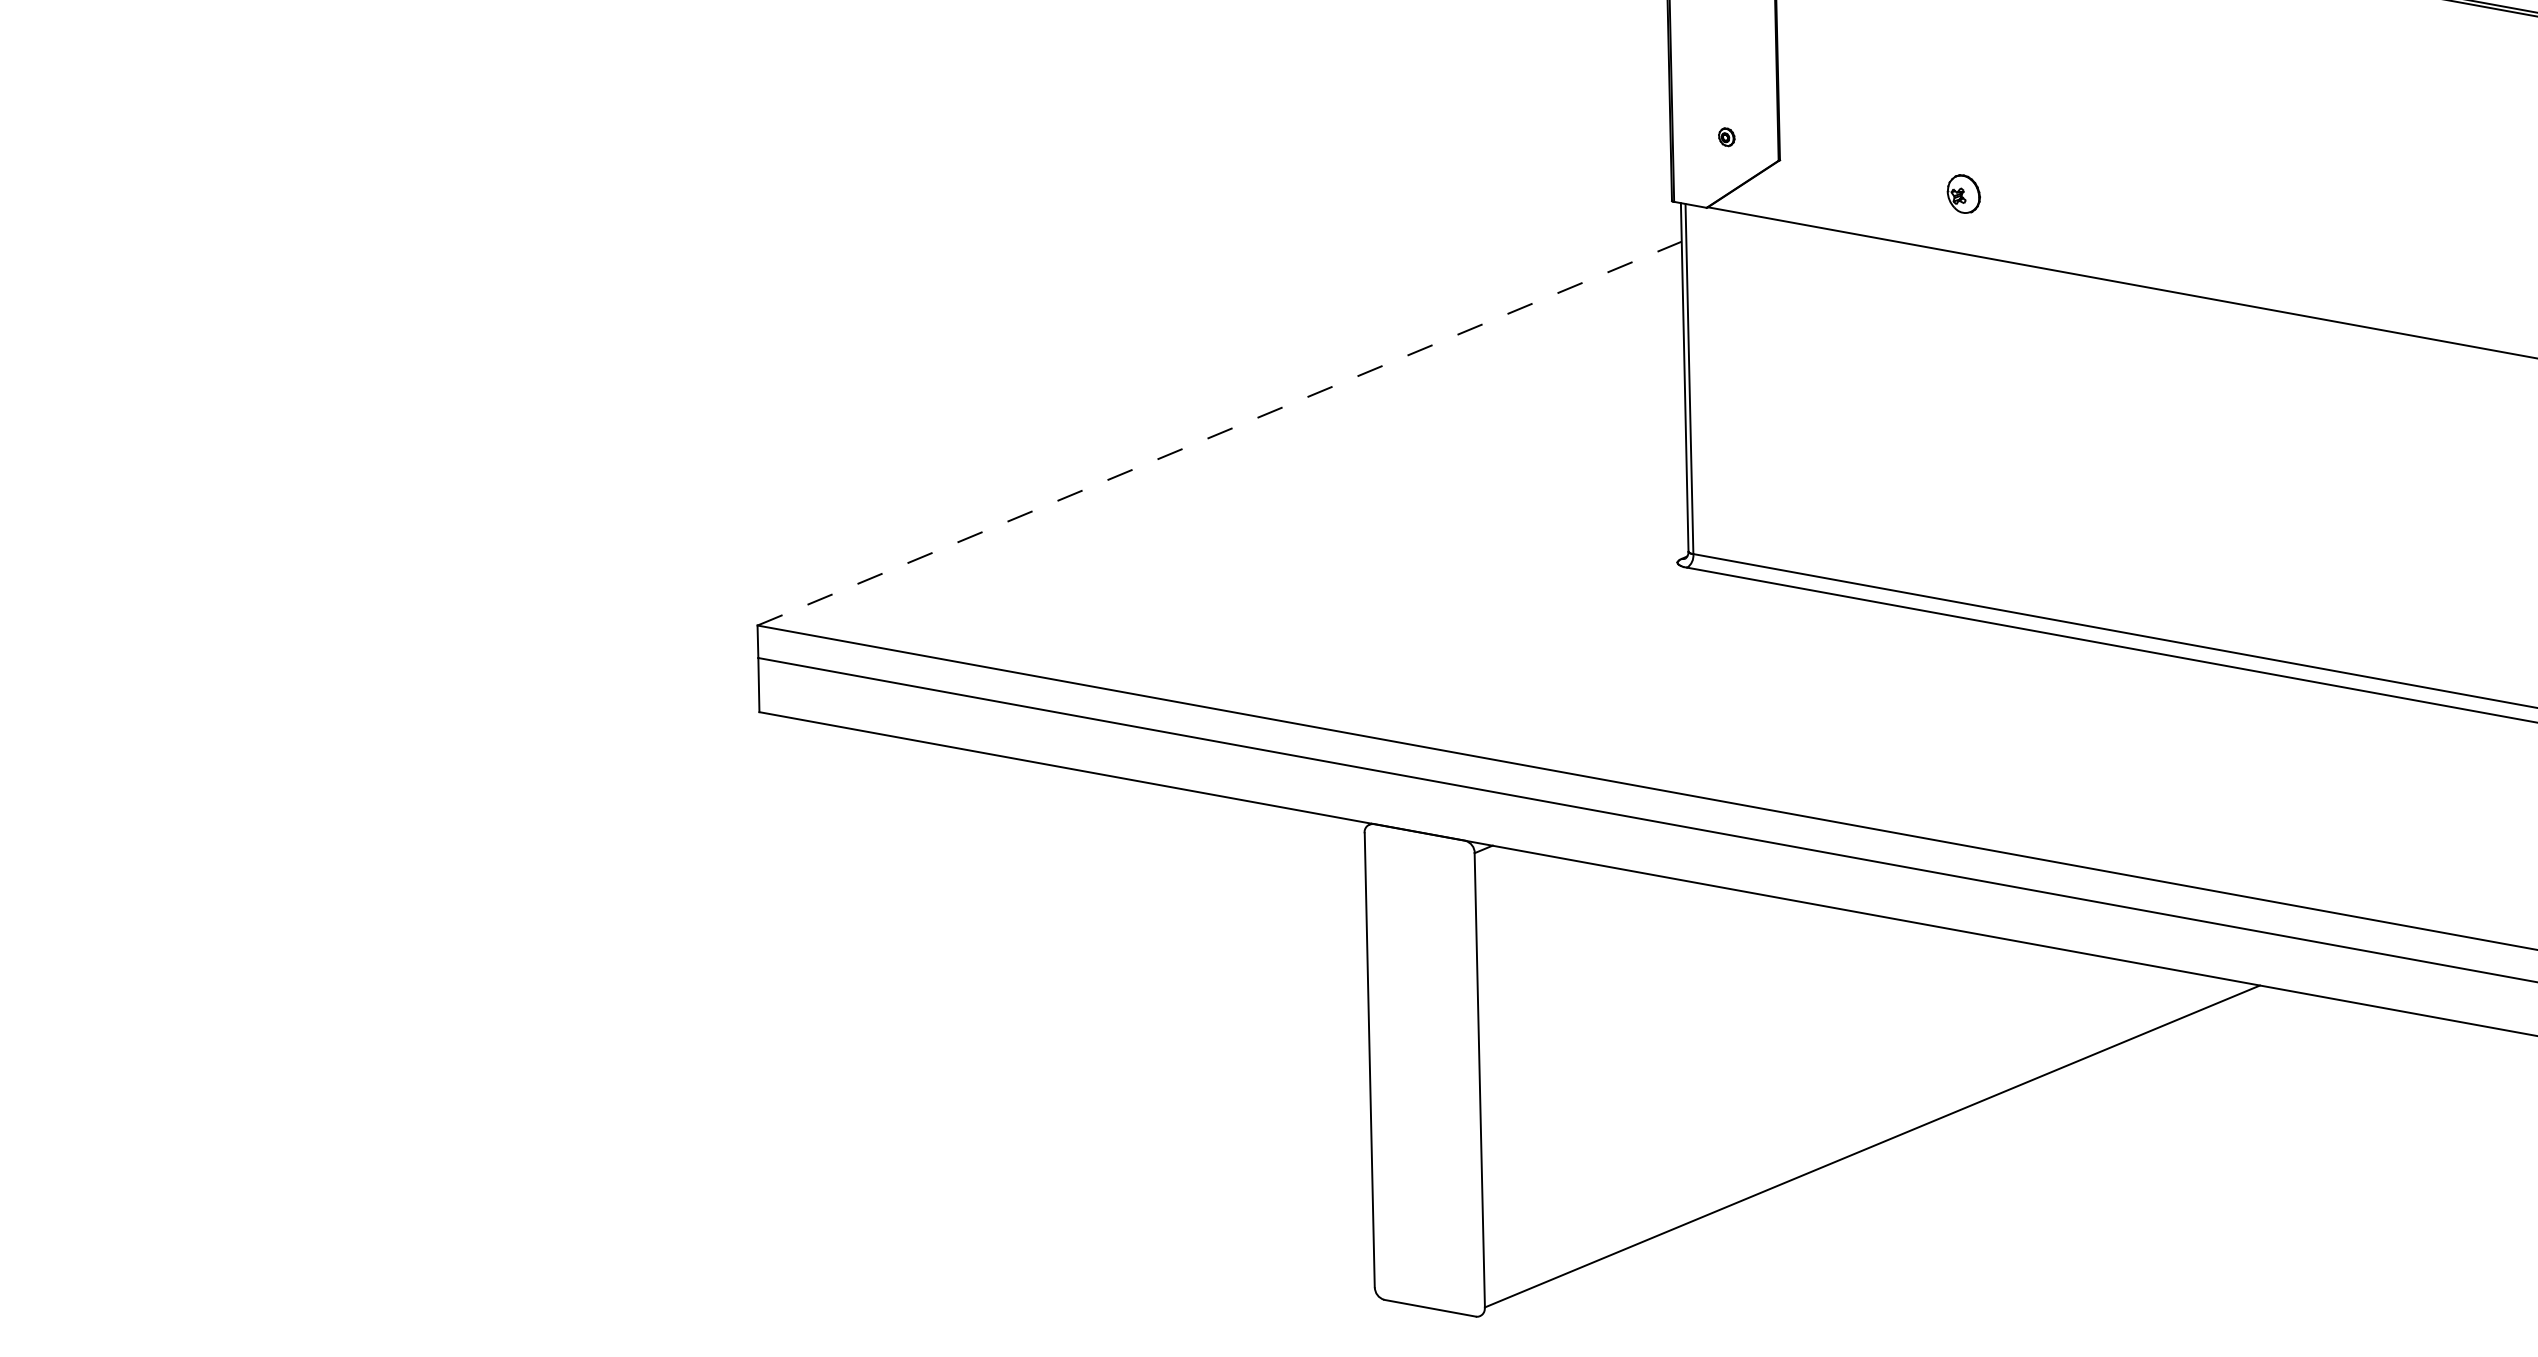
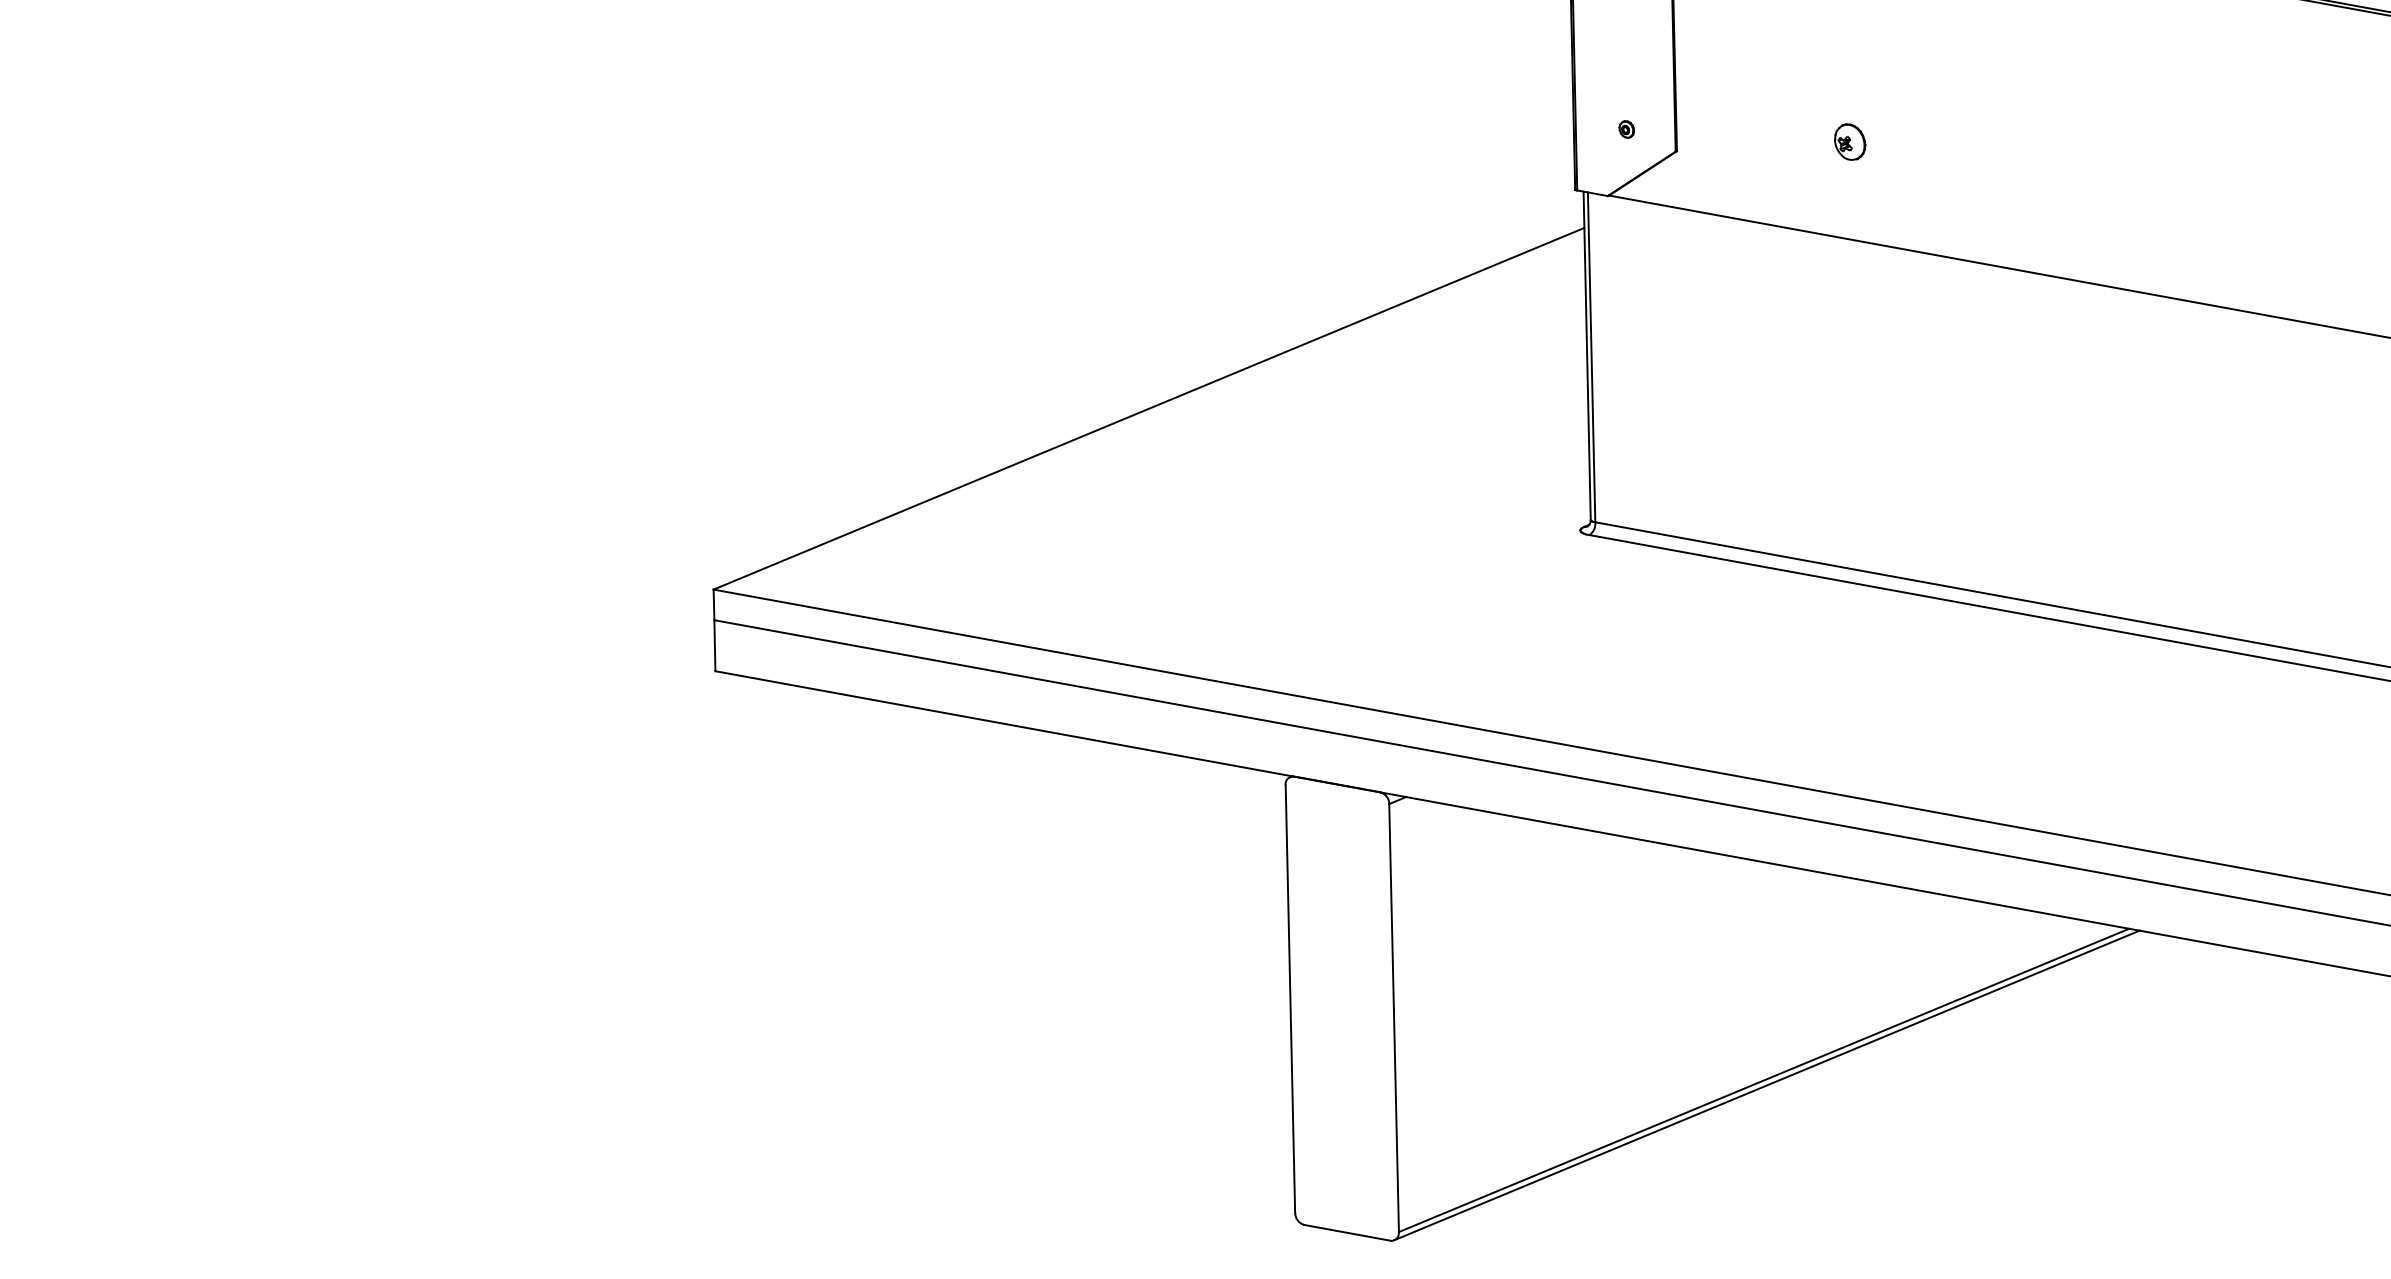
part: (1964, 193) -> (1850, 141), moved
line: (1220, 433) -> (1149, 408), dashed -> solid
line: (1875, 1151) -> (1766, 1085), added

